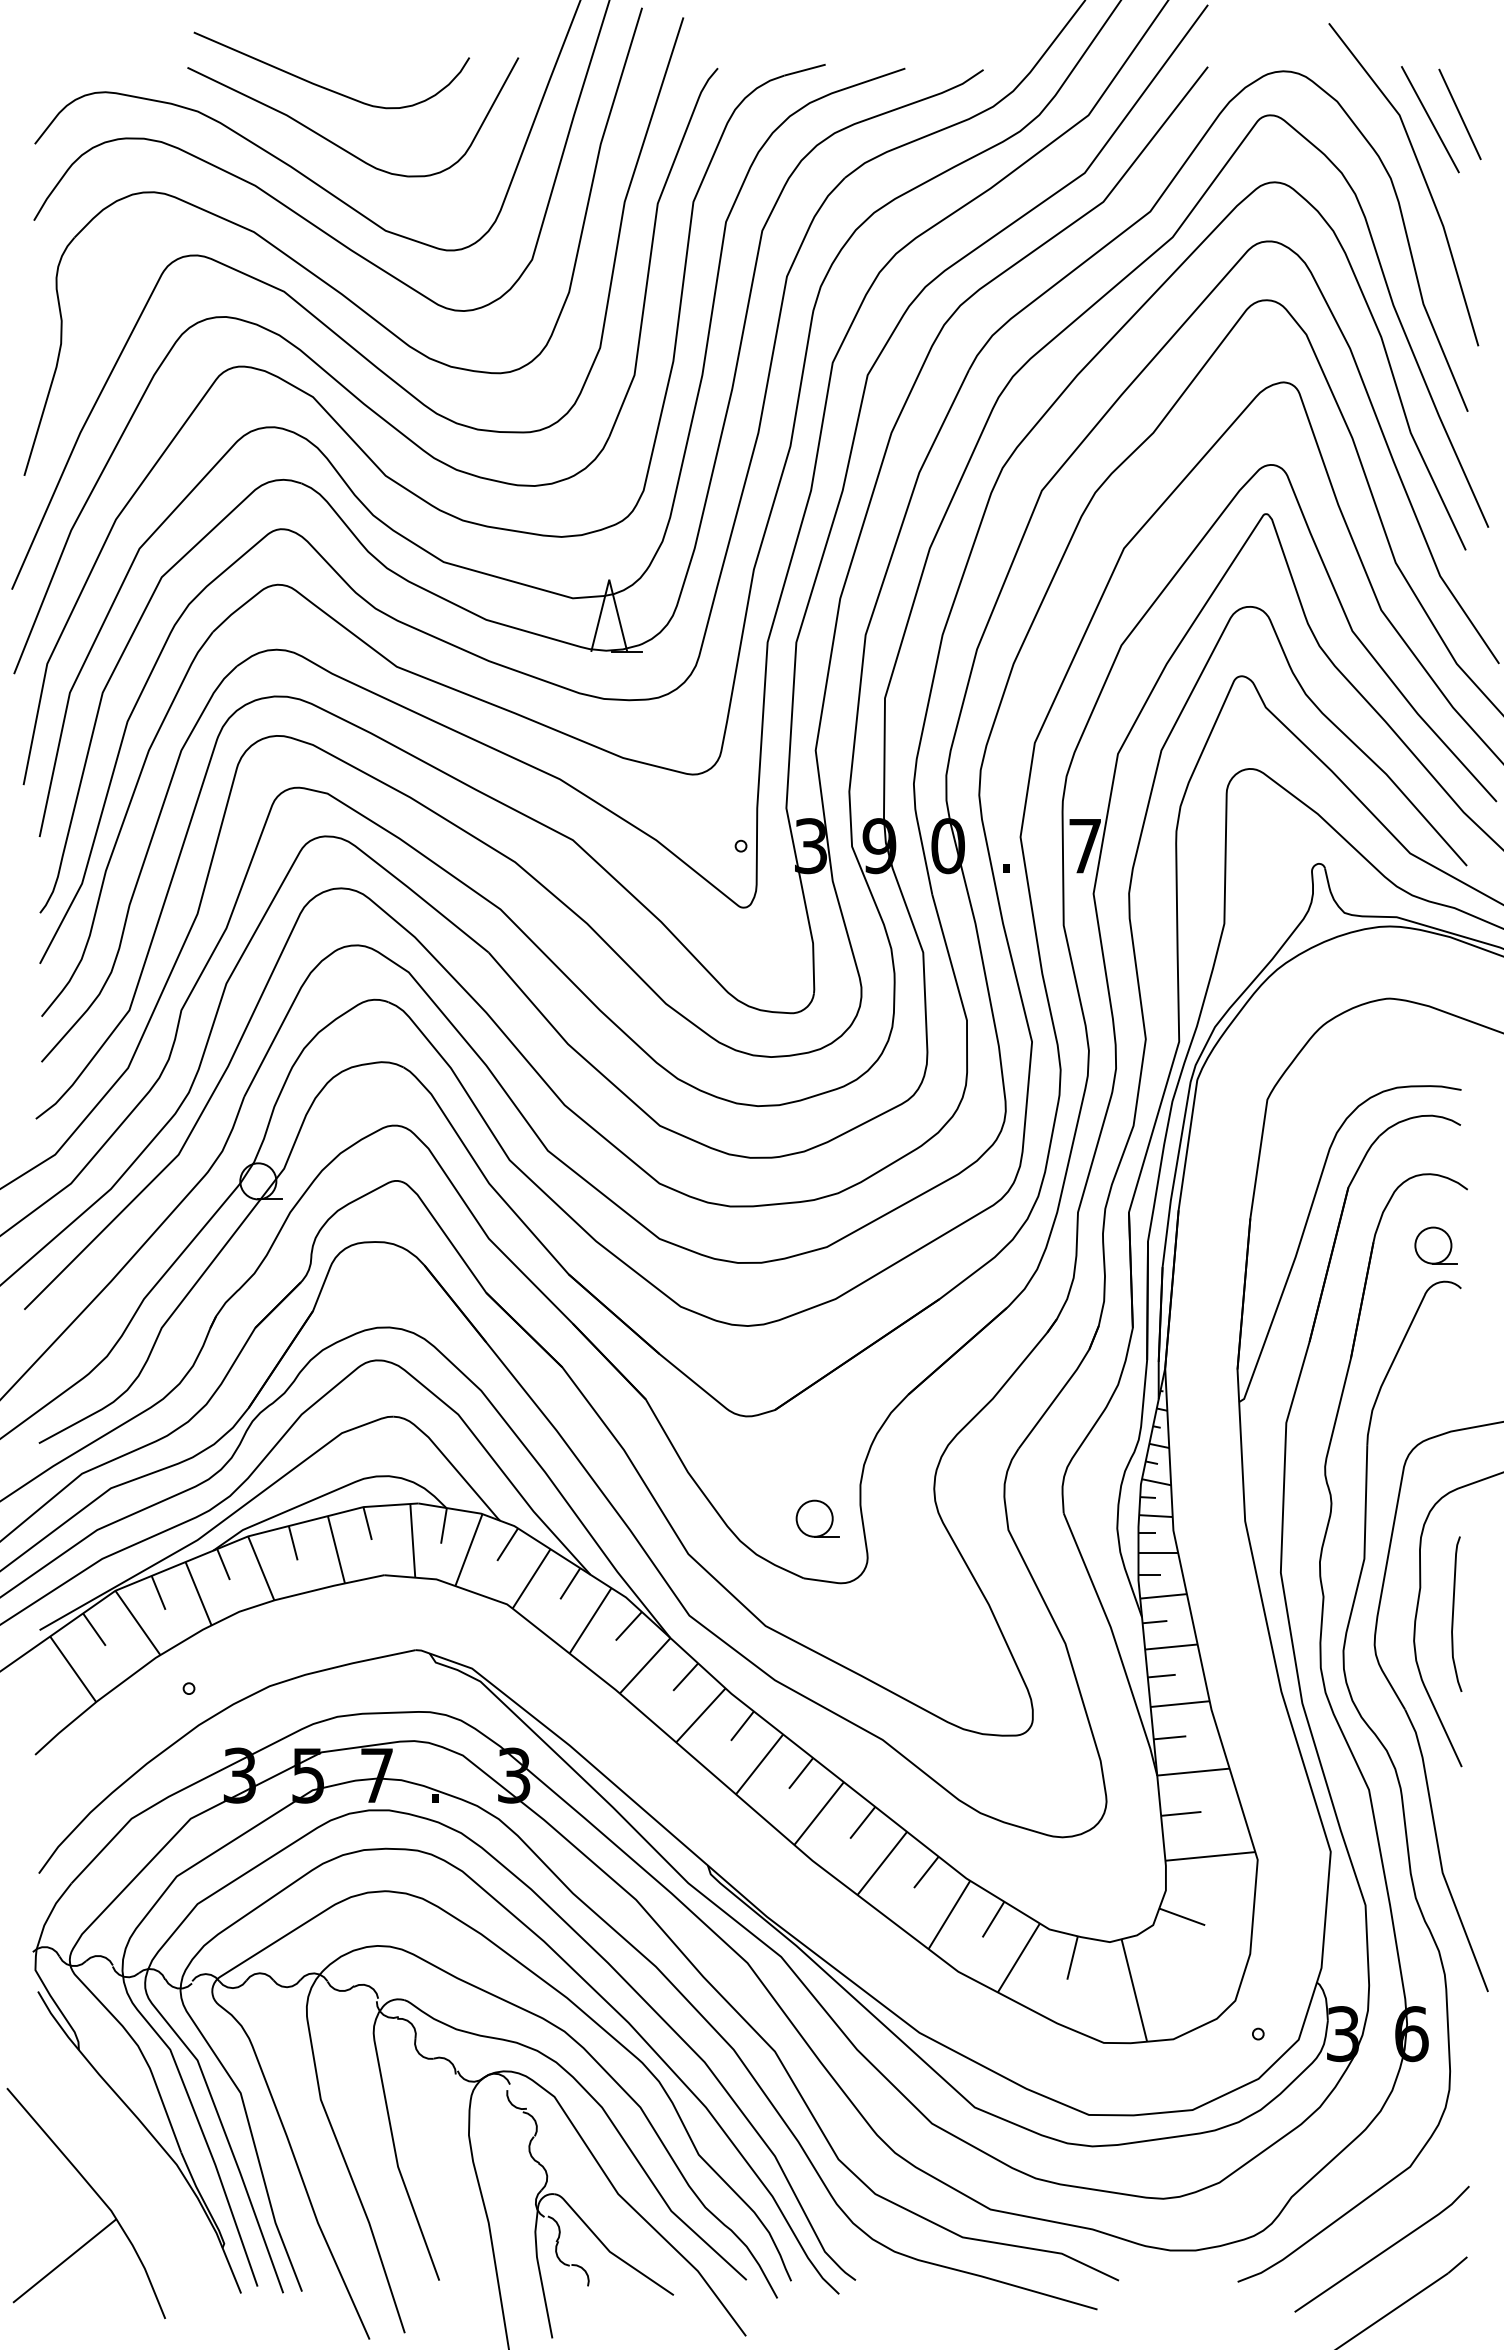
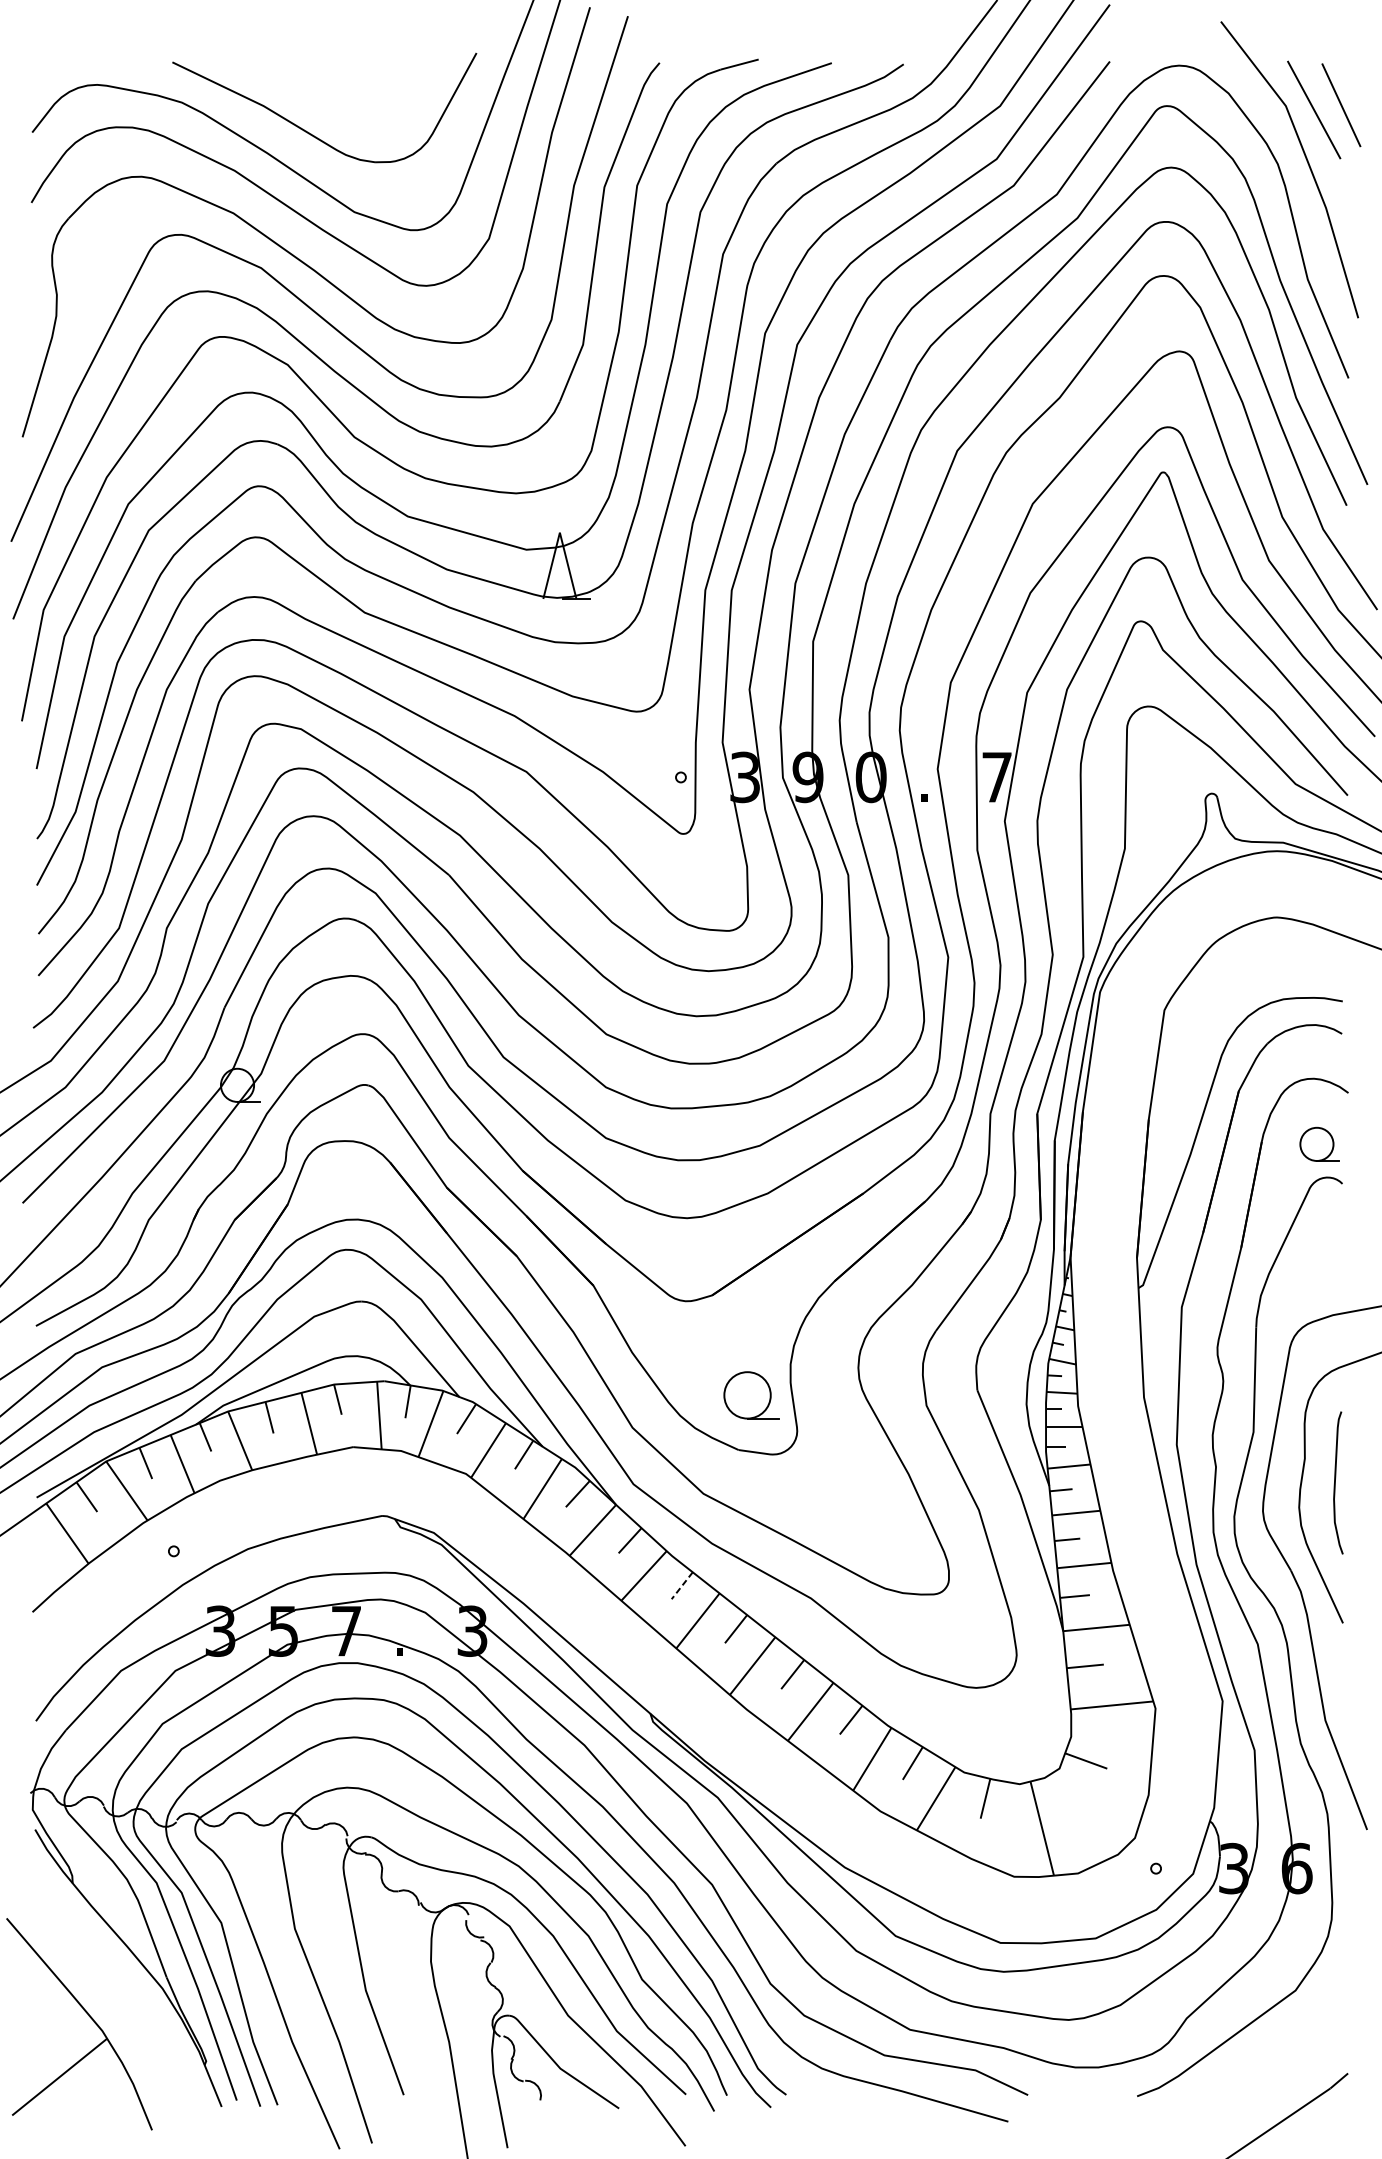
curve: (326, 87) -> (300, 80), removed
part: (817, 1518) -> (751, 1395), size x1.4
line: (742, 1726) -> (682, 1586), solid -> dashed
line: (1383, 2250) -> (1271, 2067), removed

